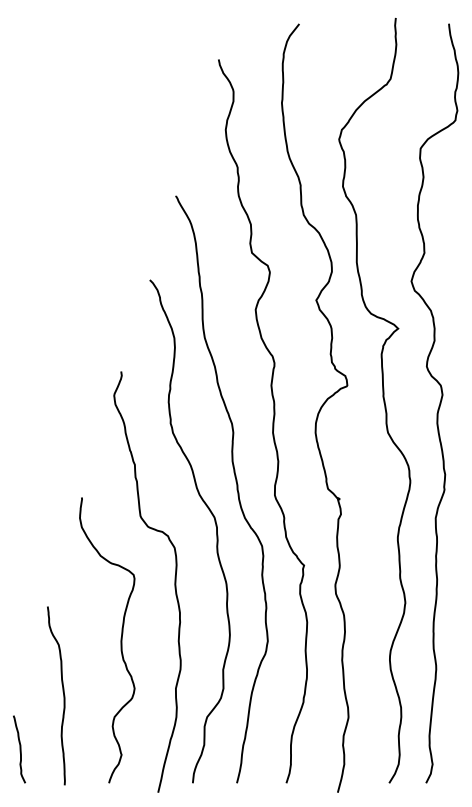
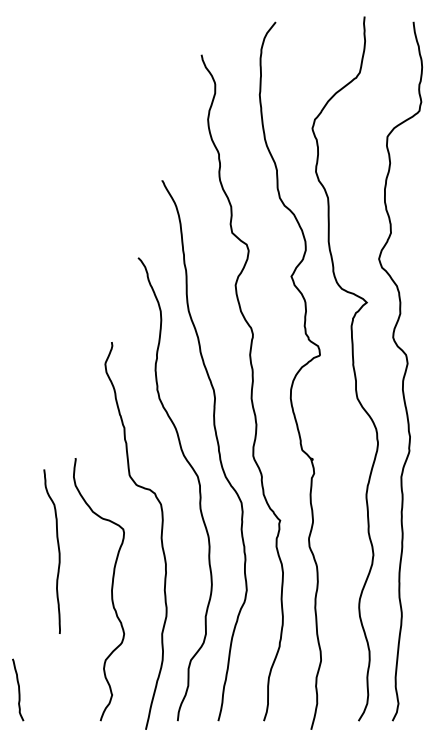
curve: (63, 695) -> (58, 551), moved

